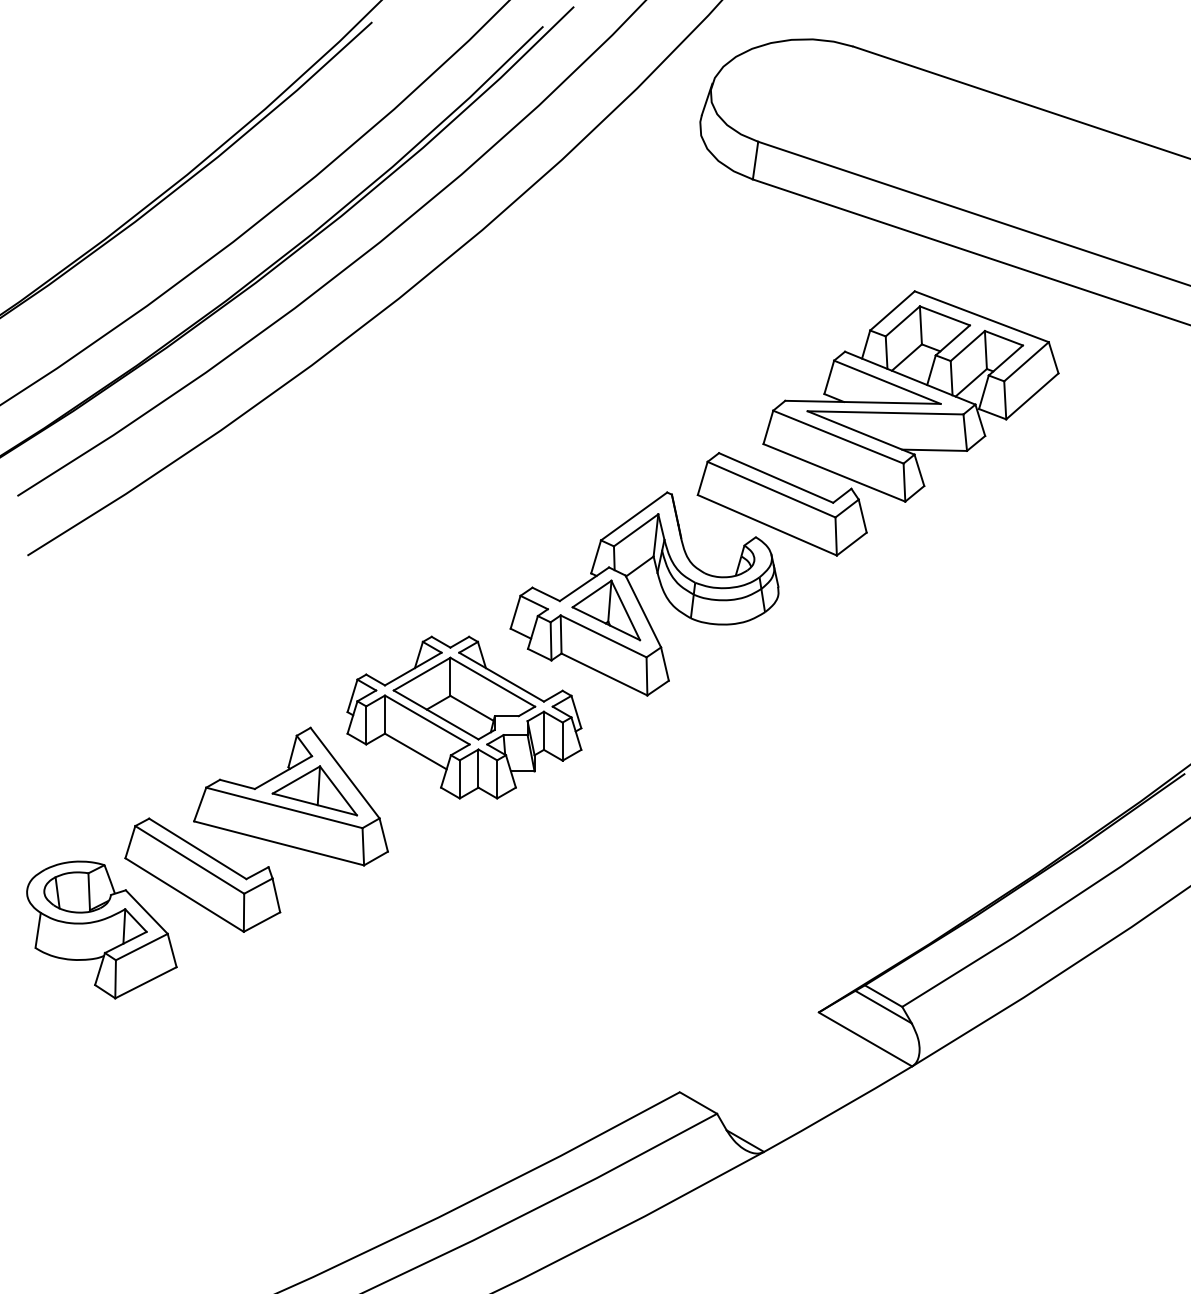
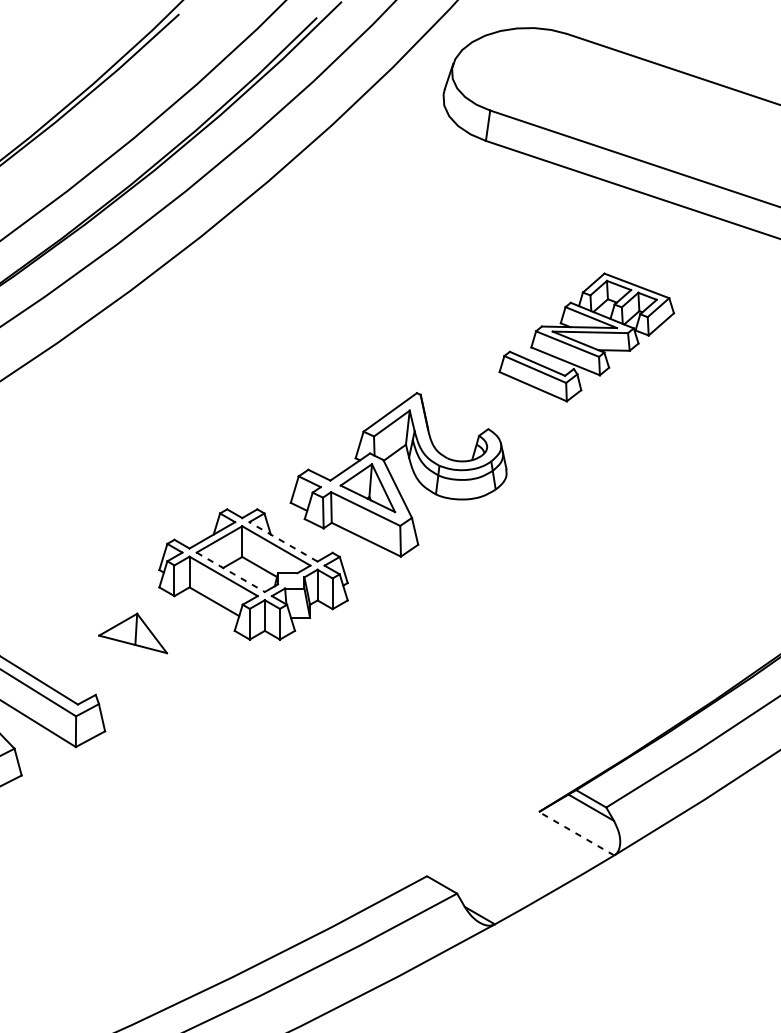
part: (877, 423) -> (586, 337), size x0.6
line: (501, 677) -> (283, 542), solid -> dashed
line: (436, 714) -> (231, 571), solid -> dashed
part: (290, 796) -> (113, 638), removed
line: (865, 1039) -> (576, 833), solid -> dashed

